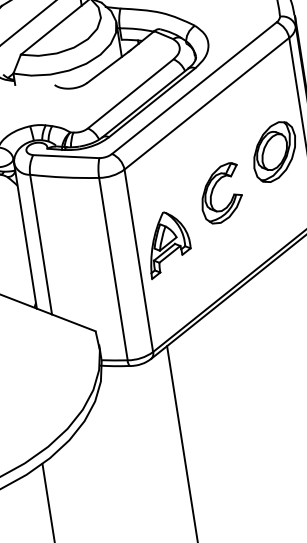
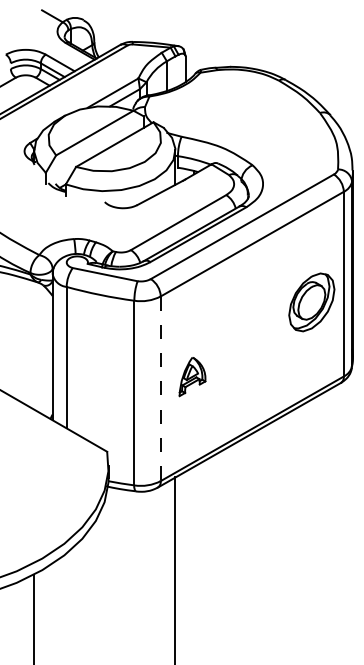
part: (214, 188) -> (246, 329), removed
part: (168, 243) -> (192, 376), size x0.6
line: (138, 261) -> (160, 389), solid -> dashed

